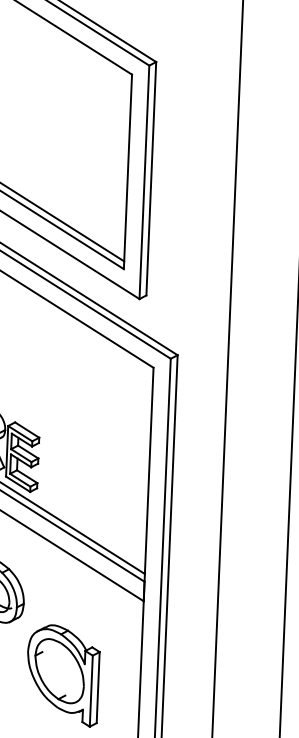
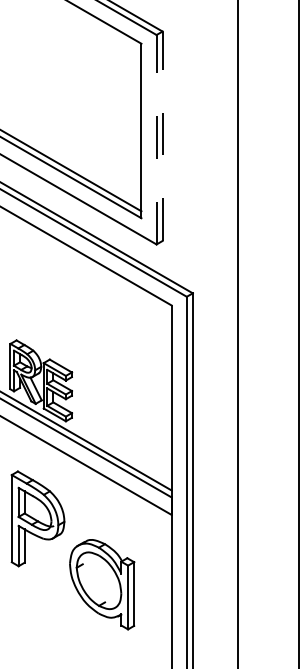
line: (151, 178) -> (162, 136), solid -> dashed
line: (144, 182) -> (156, 139), solid -> dashed

